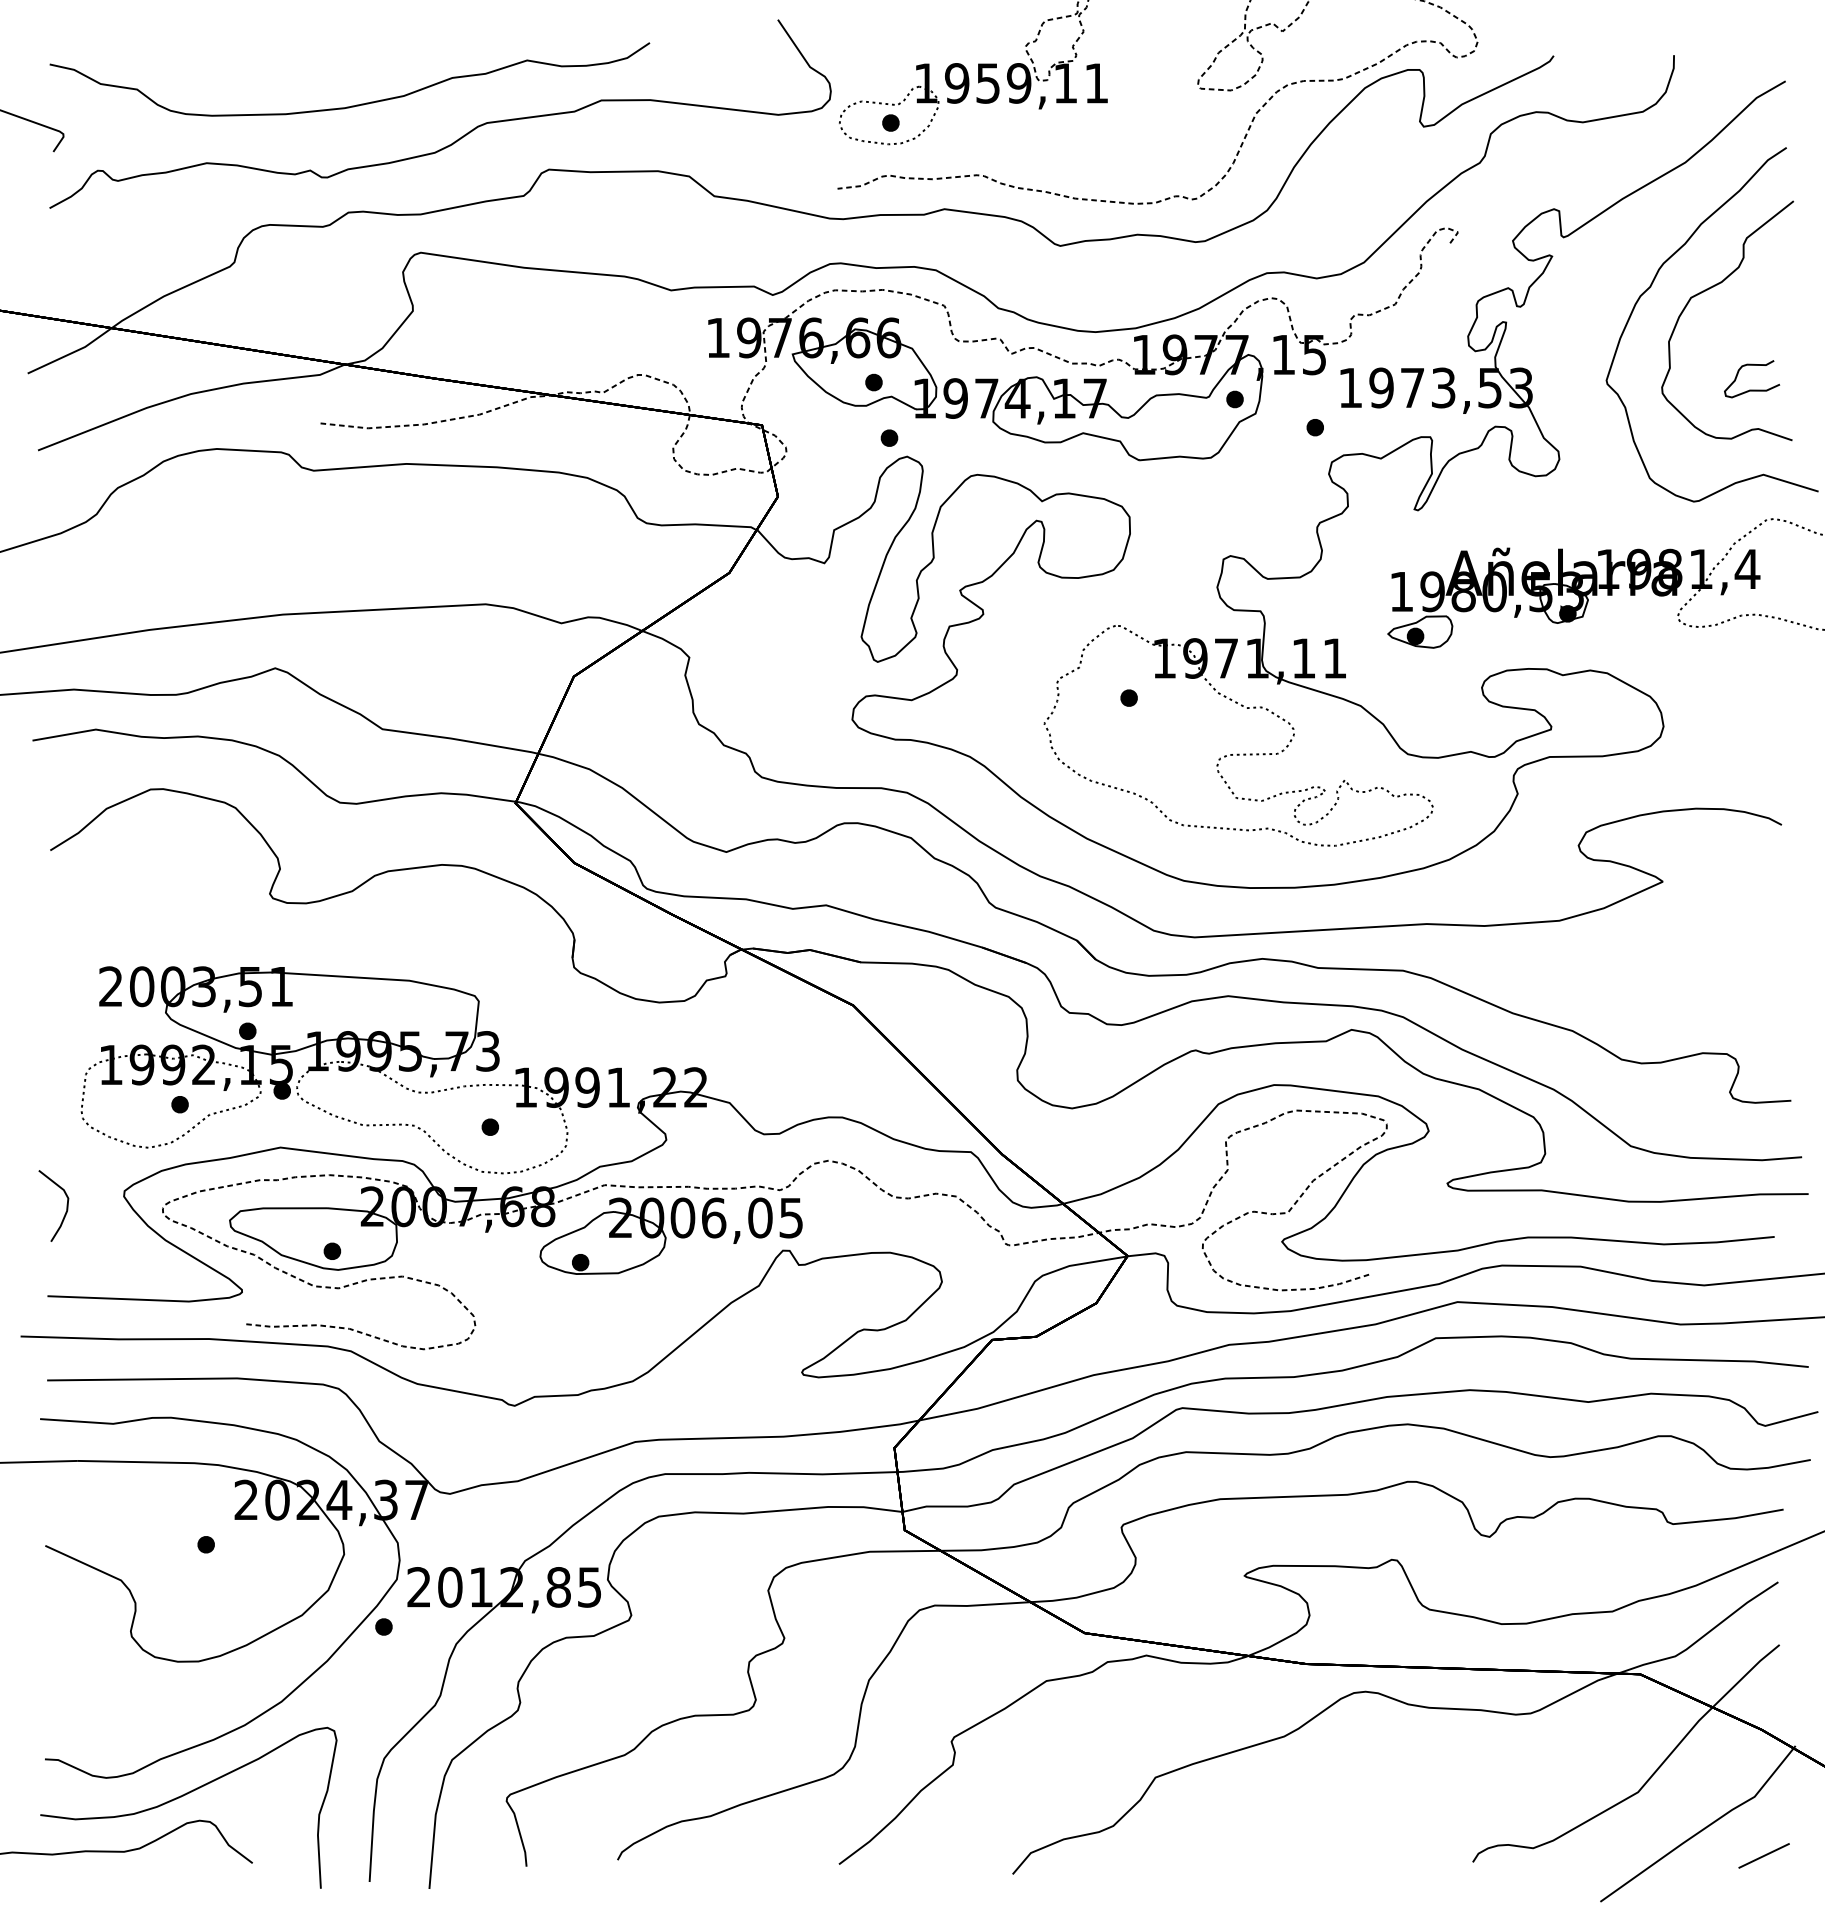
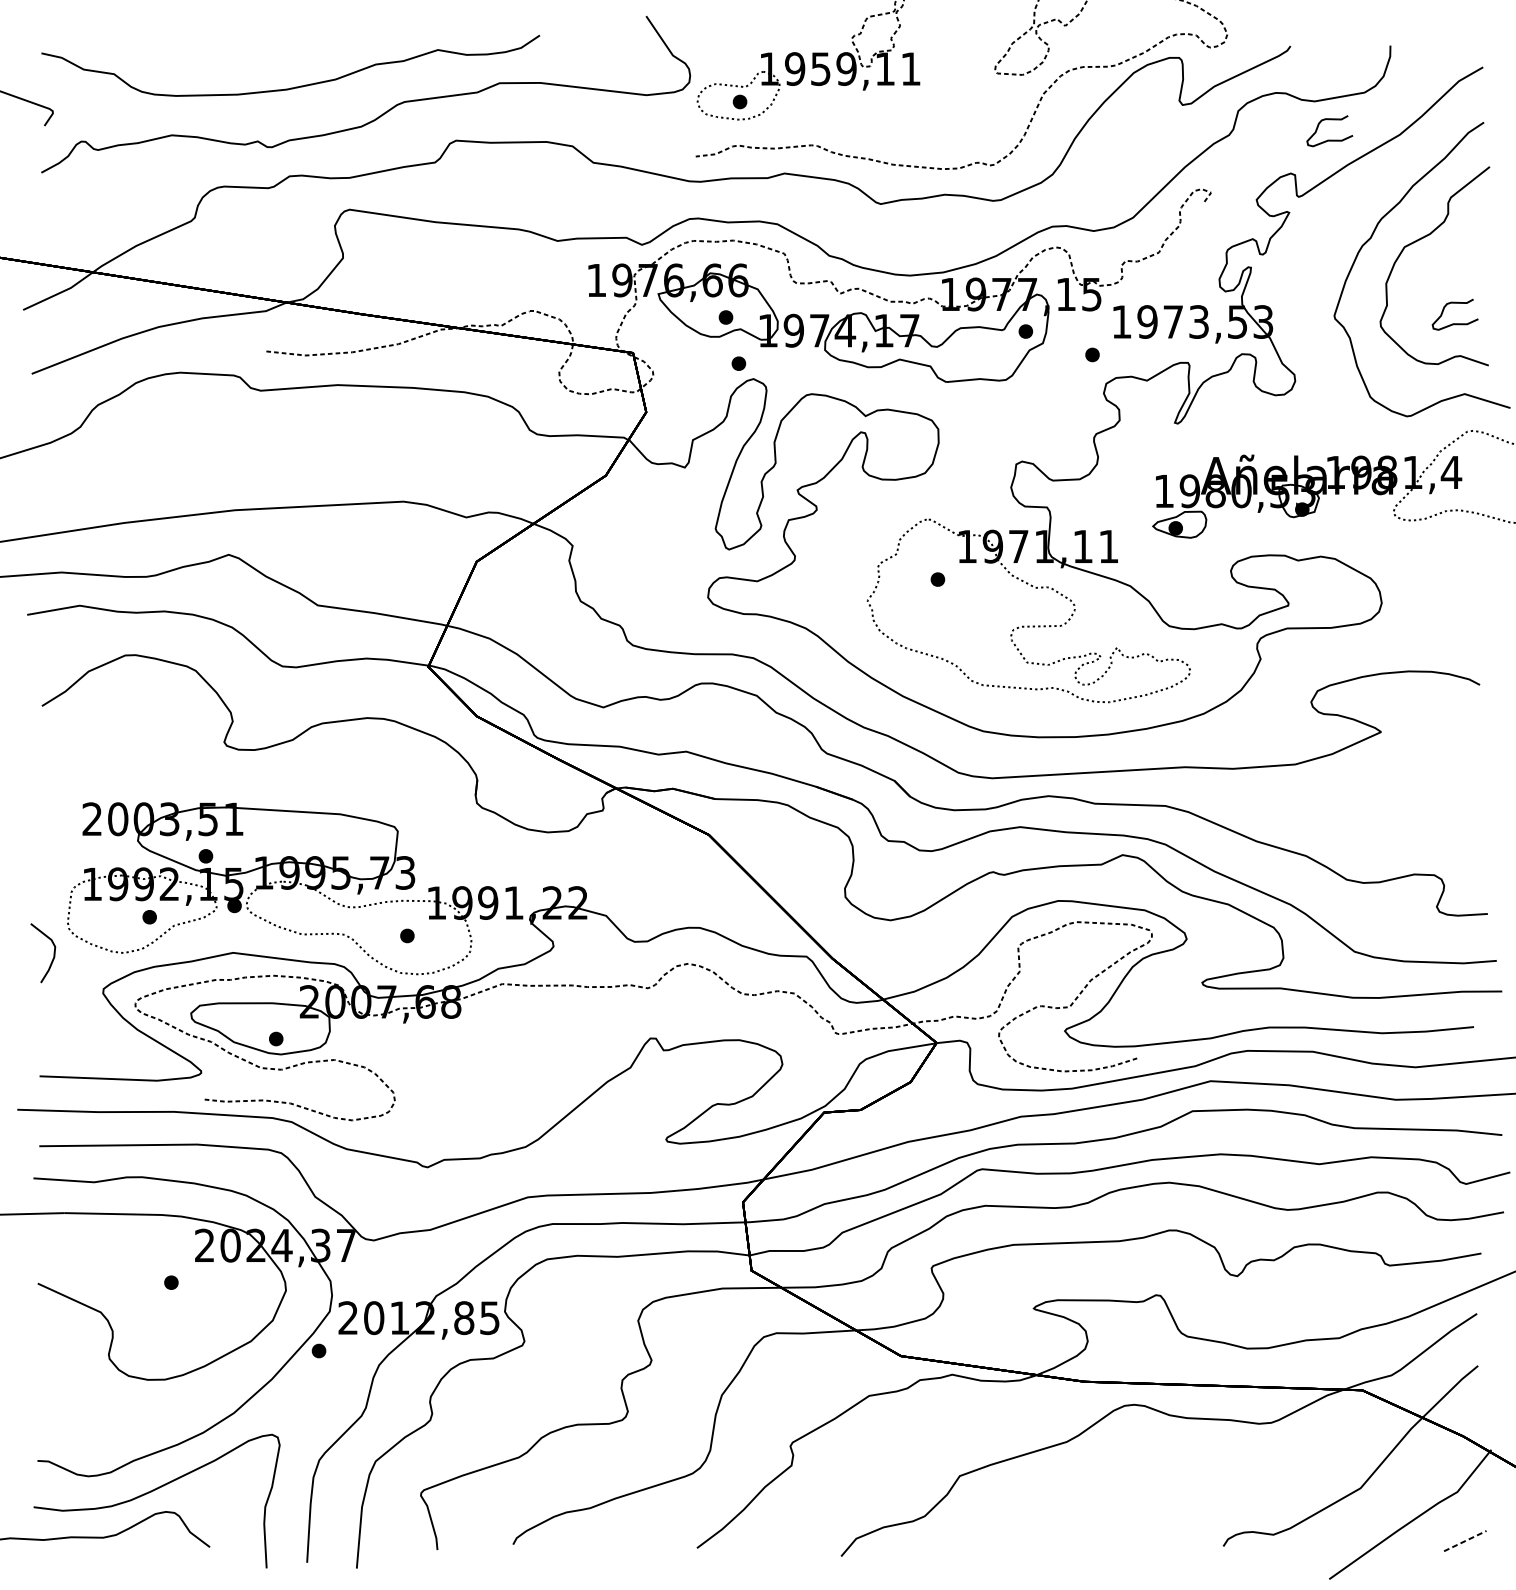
curve: (1601, 168) -> (1330, 139), added
curve: (66, 1205) -> (53, 952), moved
part: (670, 1235) -> (557, 1025), removed
line: (1764, 1855) -> (1465, 1540), solid -> dashed

